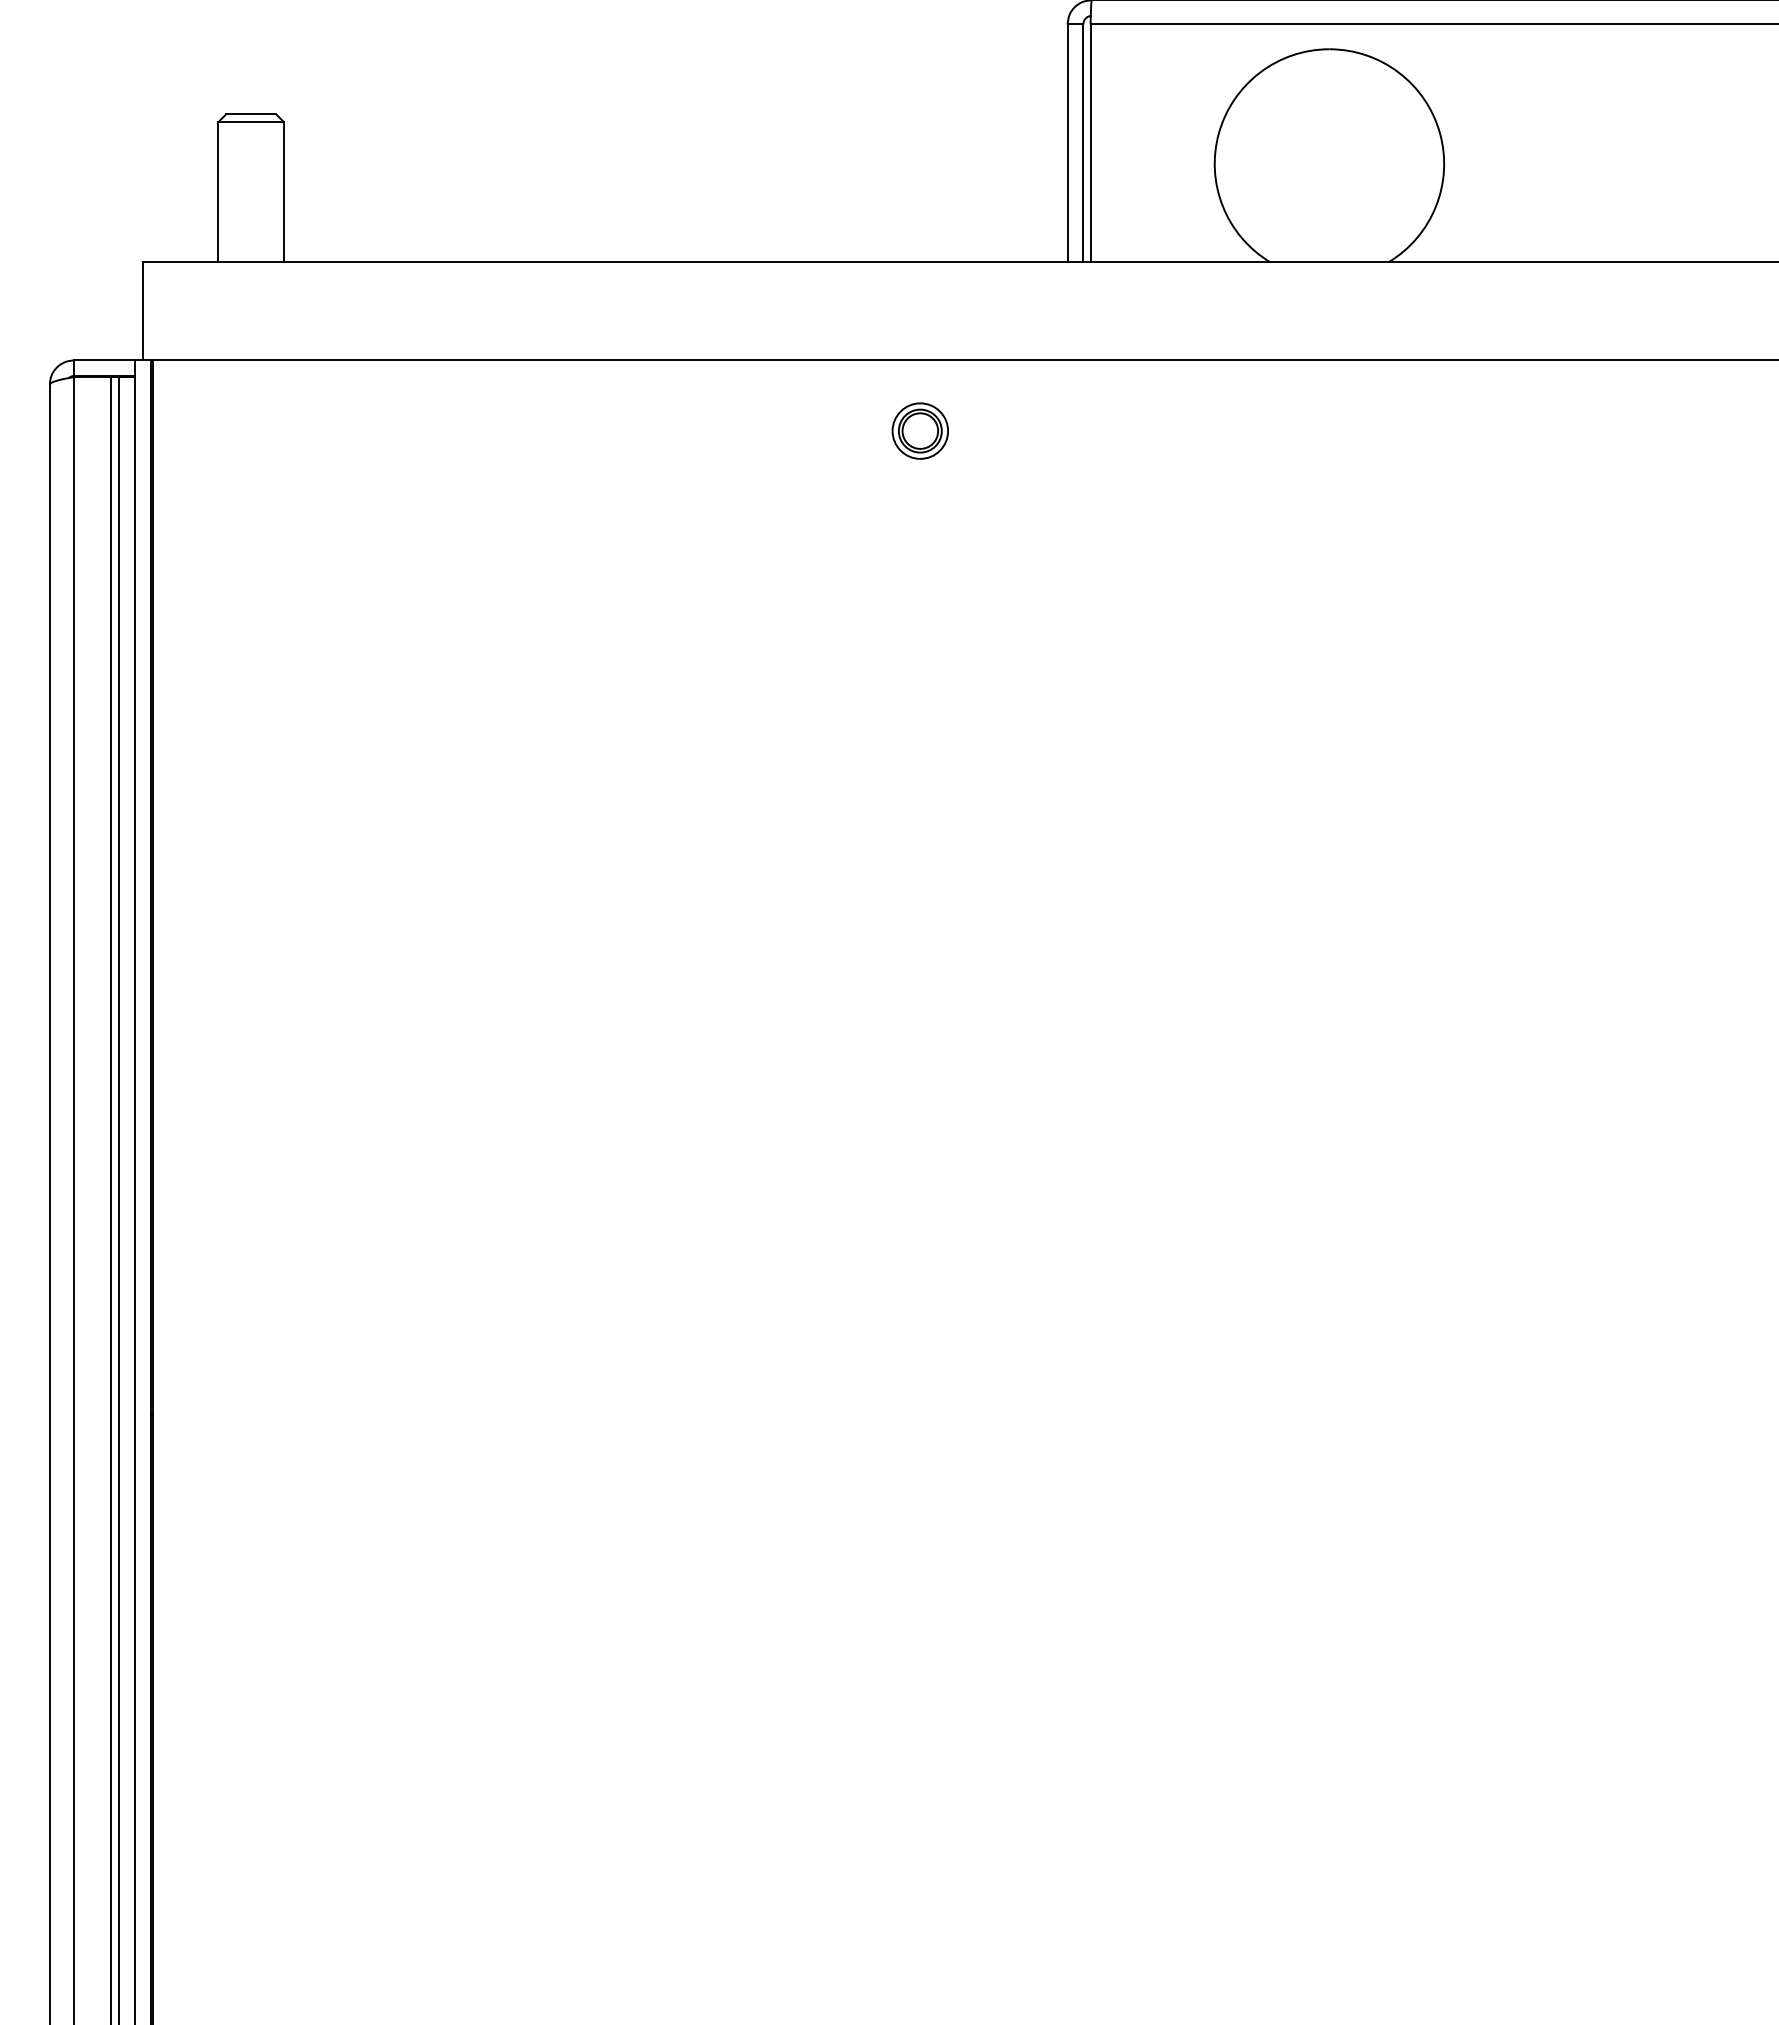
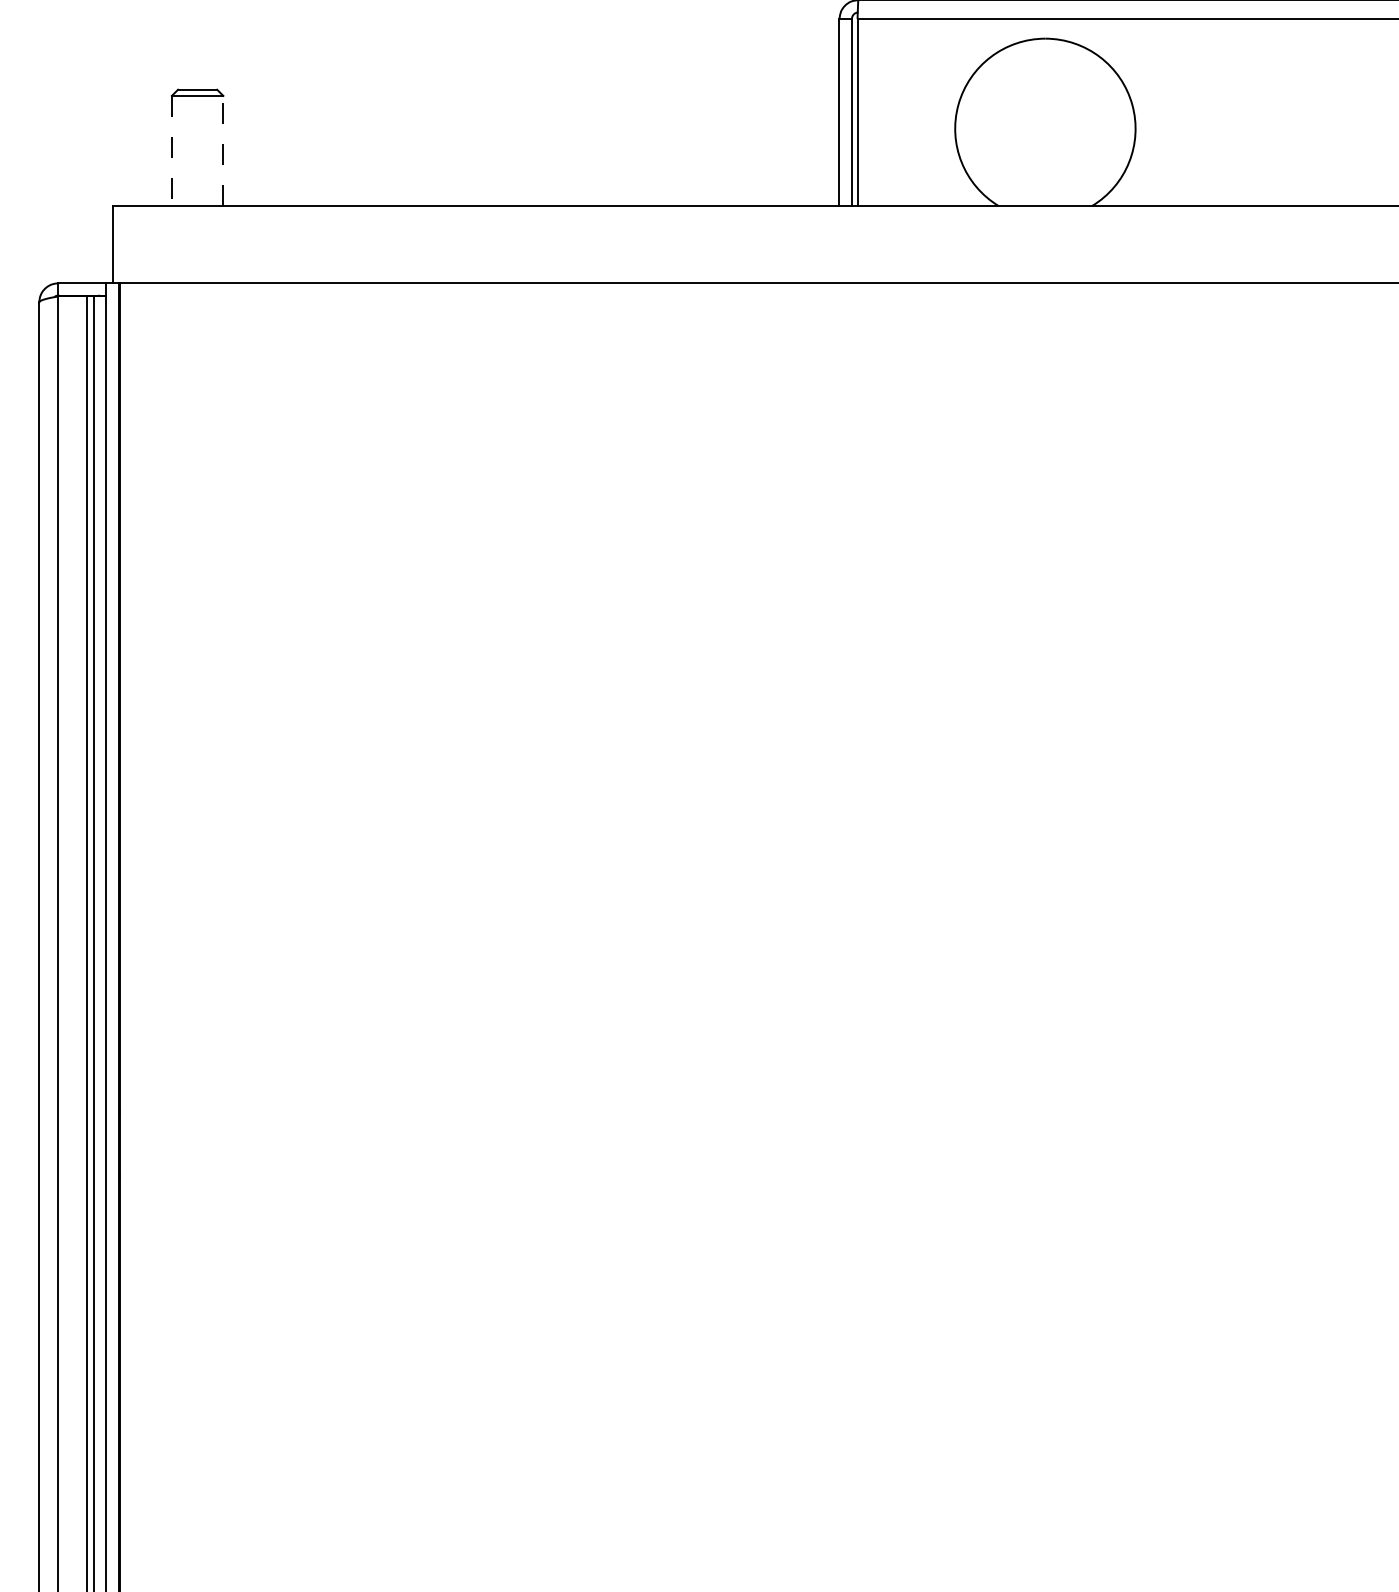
line: (284, 191) -> (223, 150), solid -> dashed
line: (217, 192) -> (171, 151), solid -> dashed
part: (920, 430) -> (723, 338), removed

